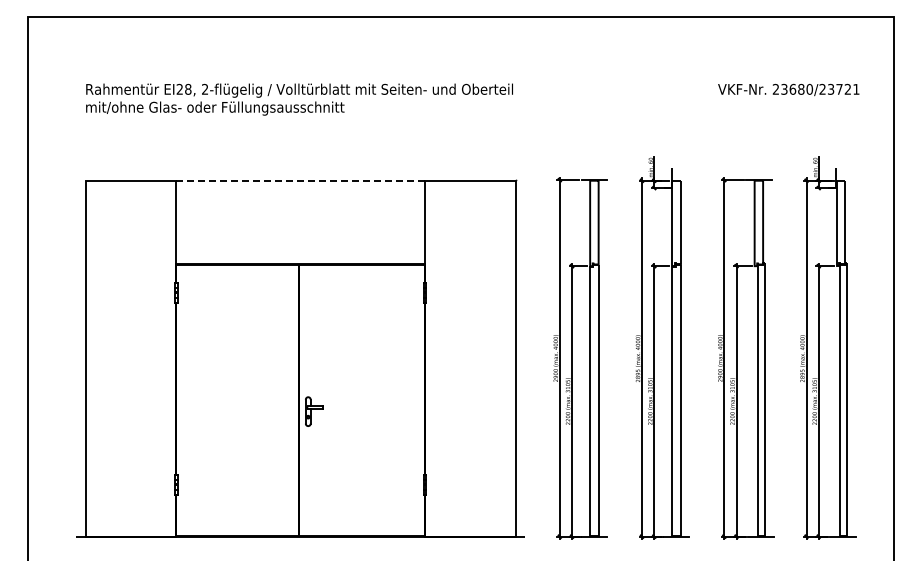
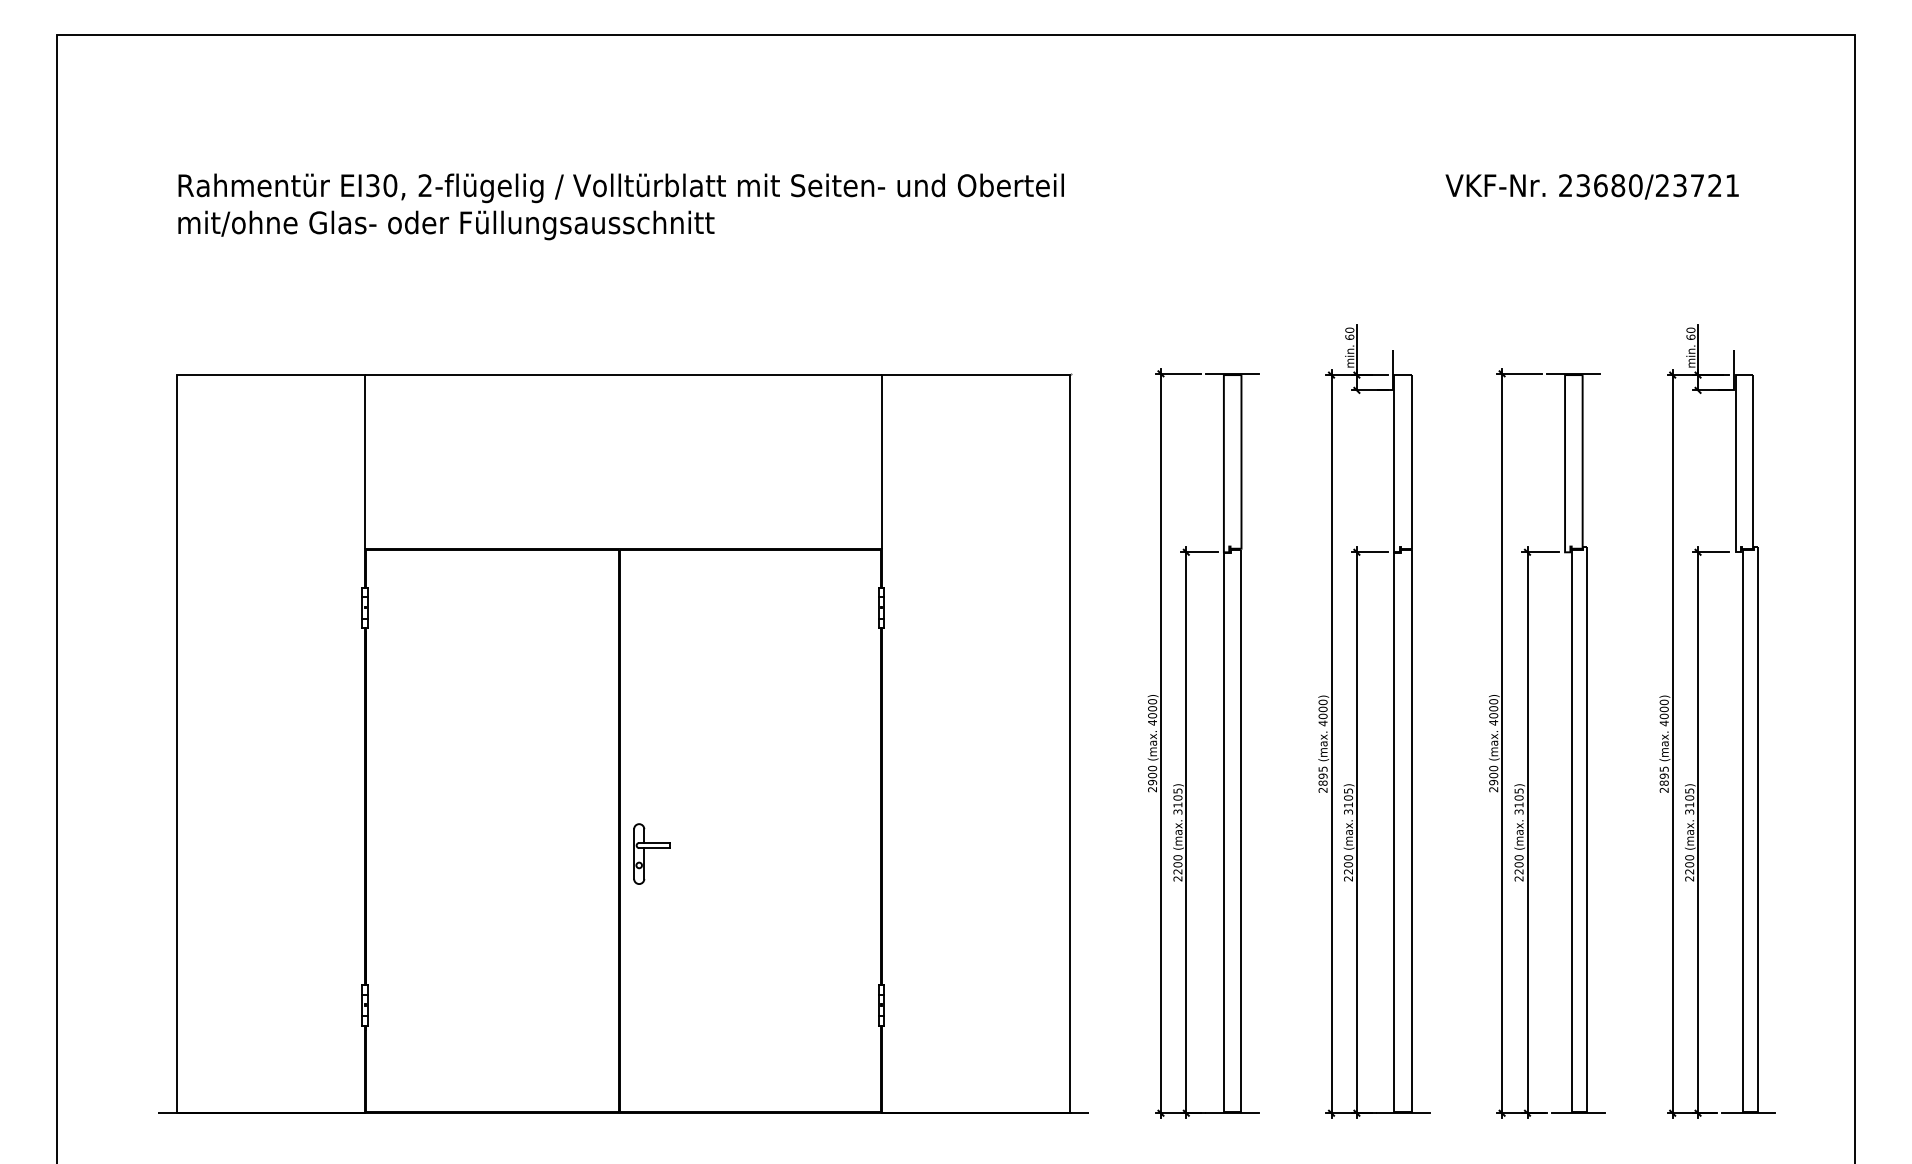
text: (183, 89) -> (380, 185), EI28, -> EI30,
text: (788, 89) -> (1591, 185), moved
line: (300, 180) -> (623, 374), dashed -> solid

